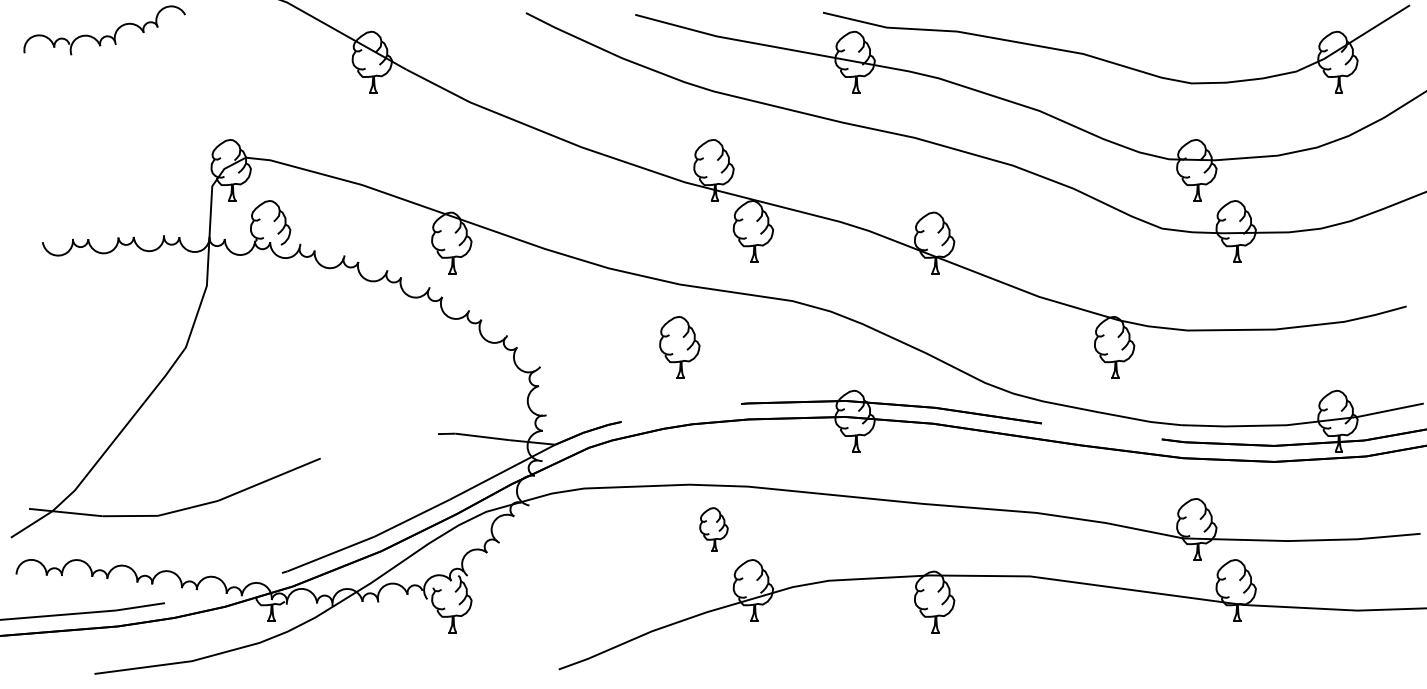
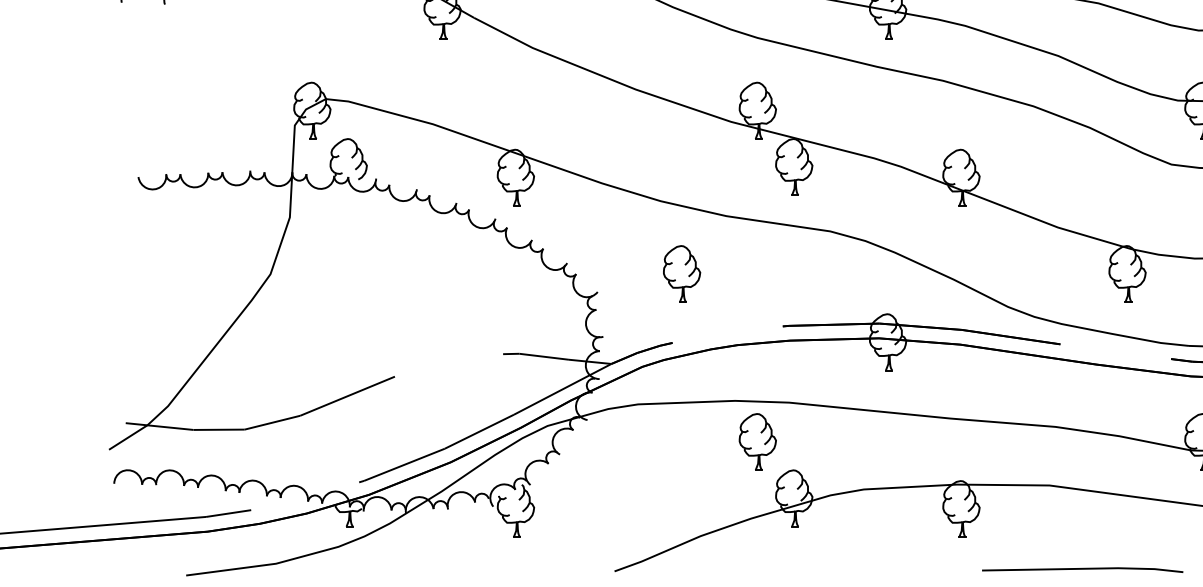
part: (679, 347) -> (681, 274), moved
part: (713, 529) -> (757, 442), size x1.43
line: (1065, 667) -> (1082, 569), added

